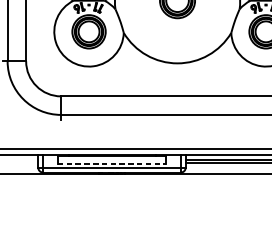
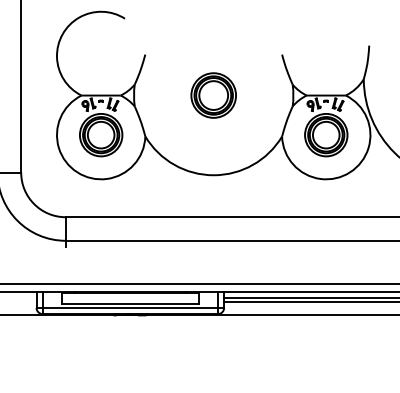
line: (112, 164) -> (130, 303), dashed -> solid

